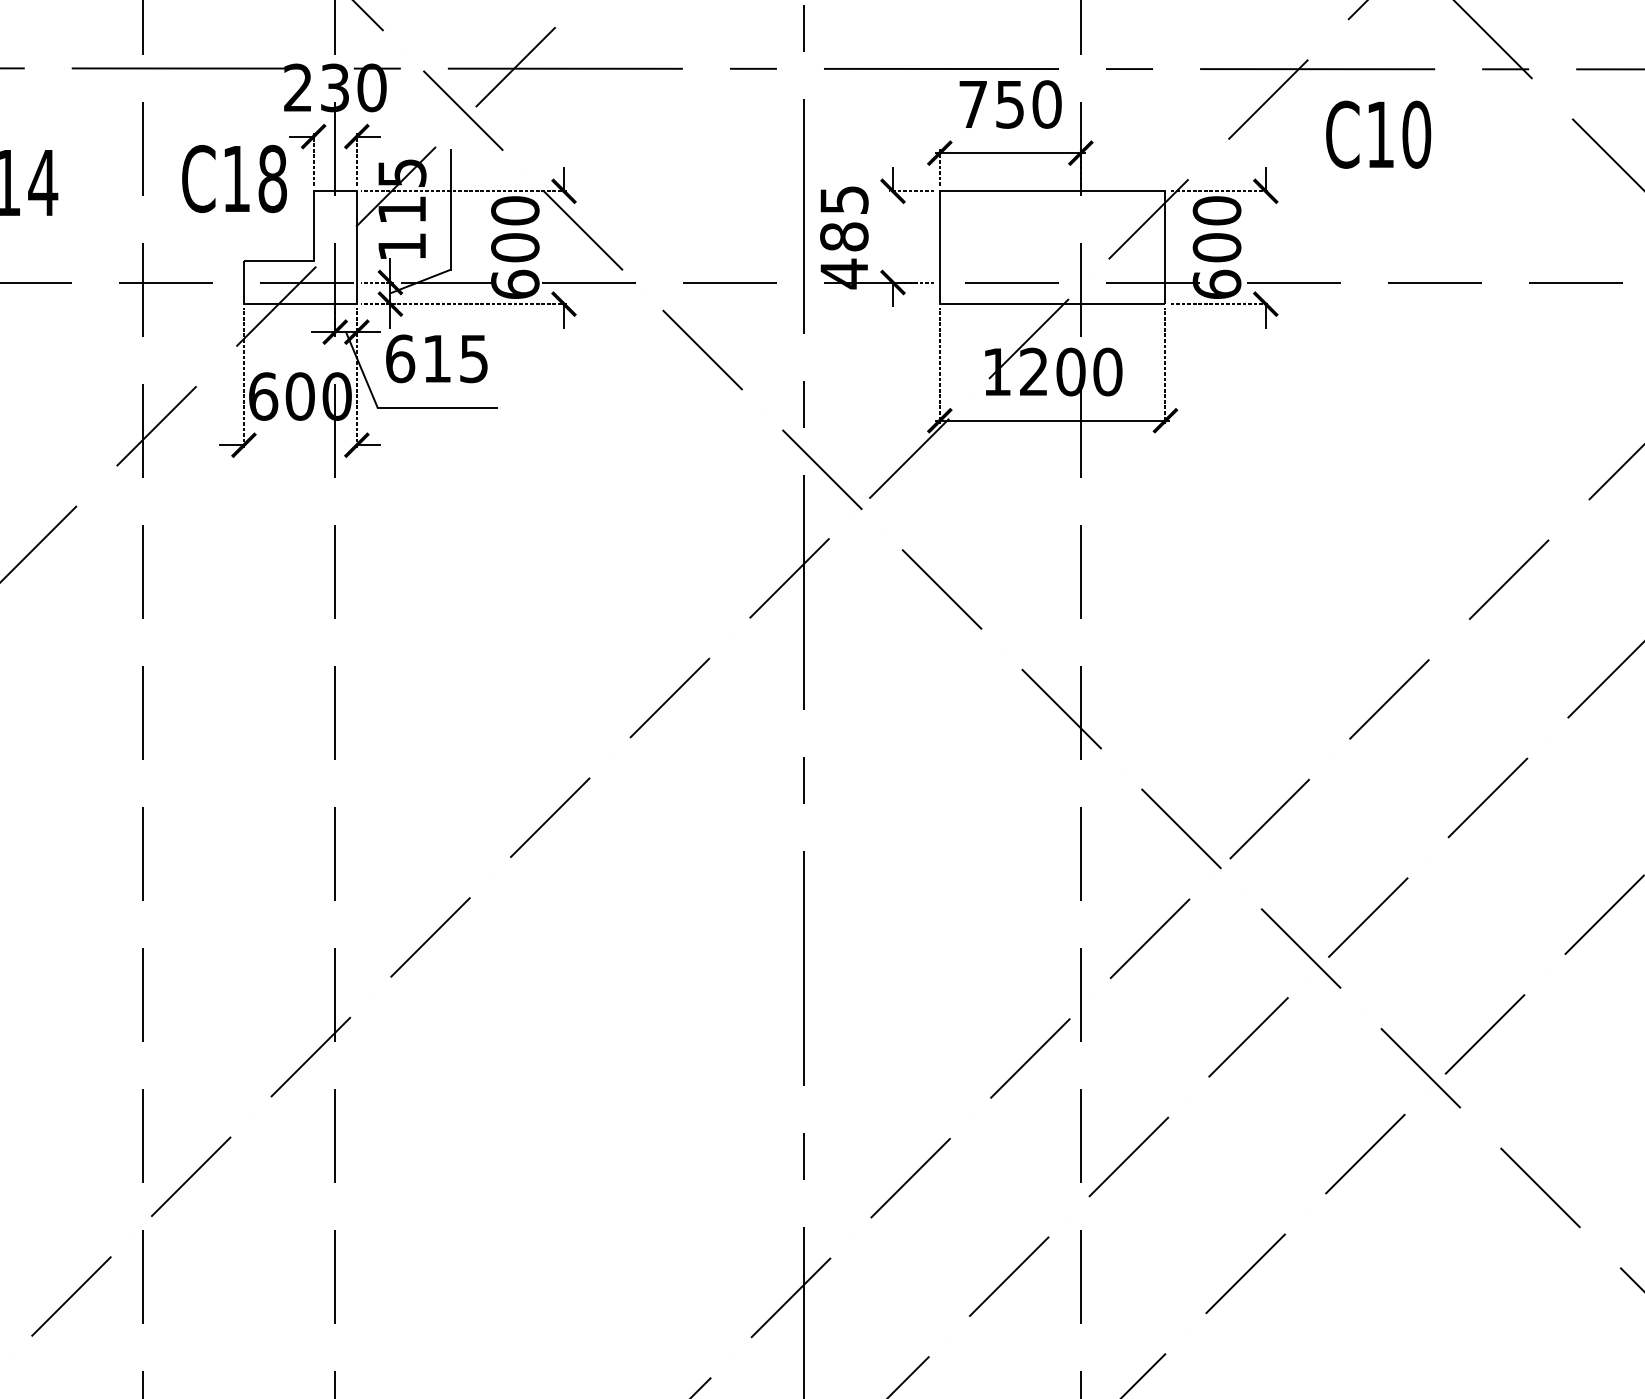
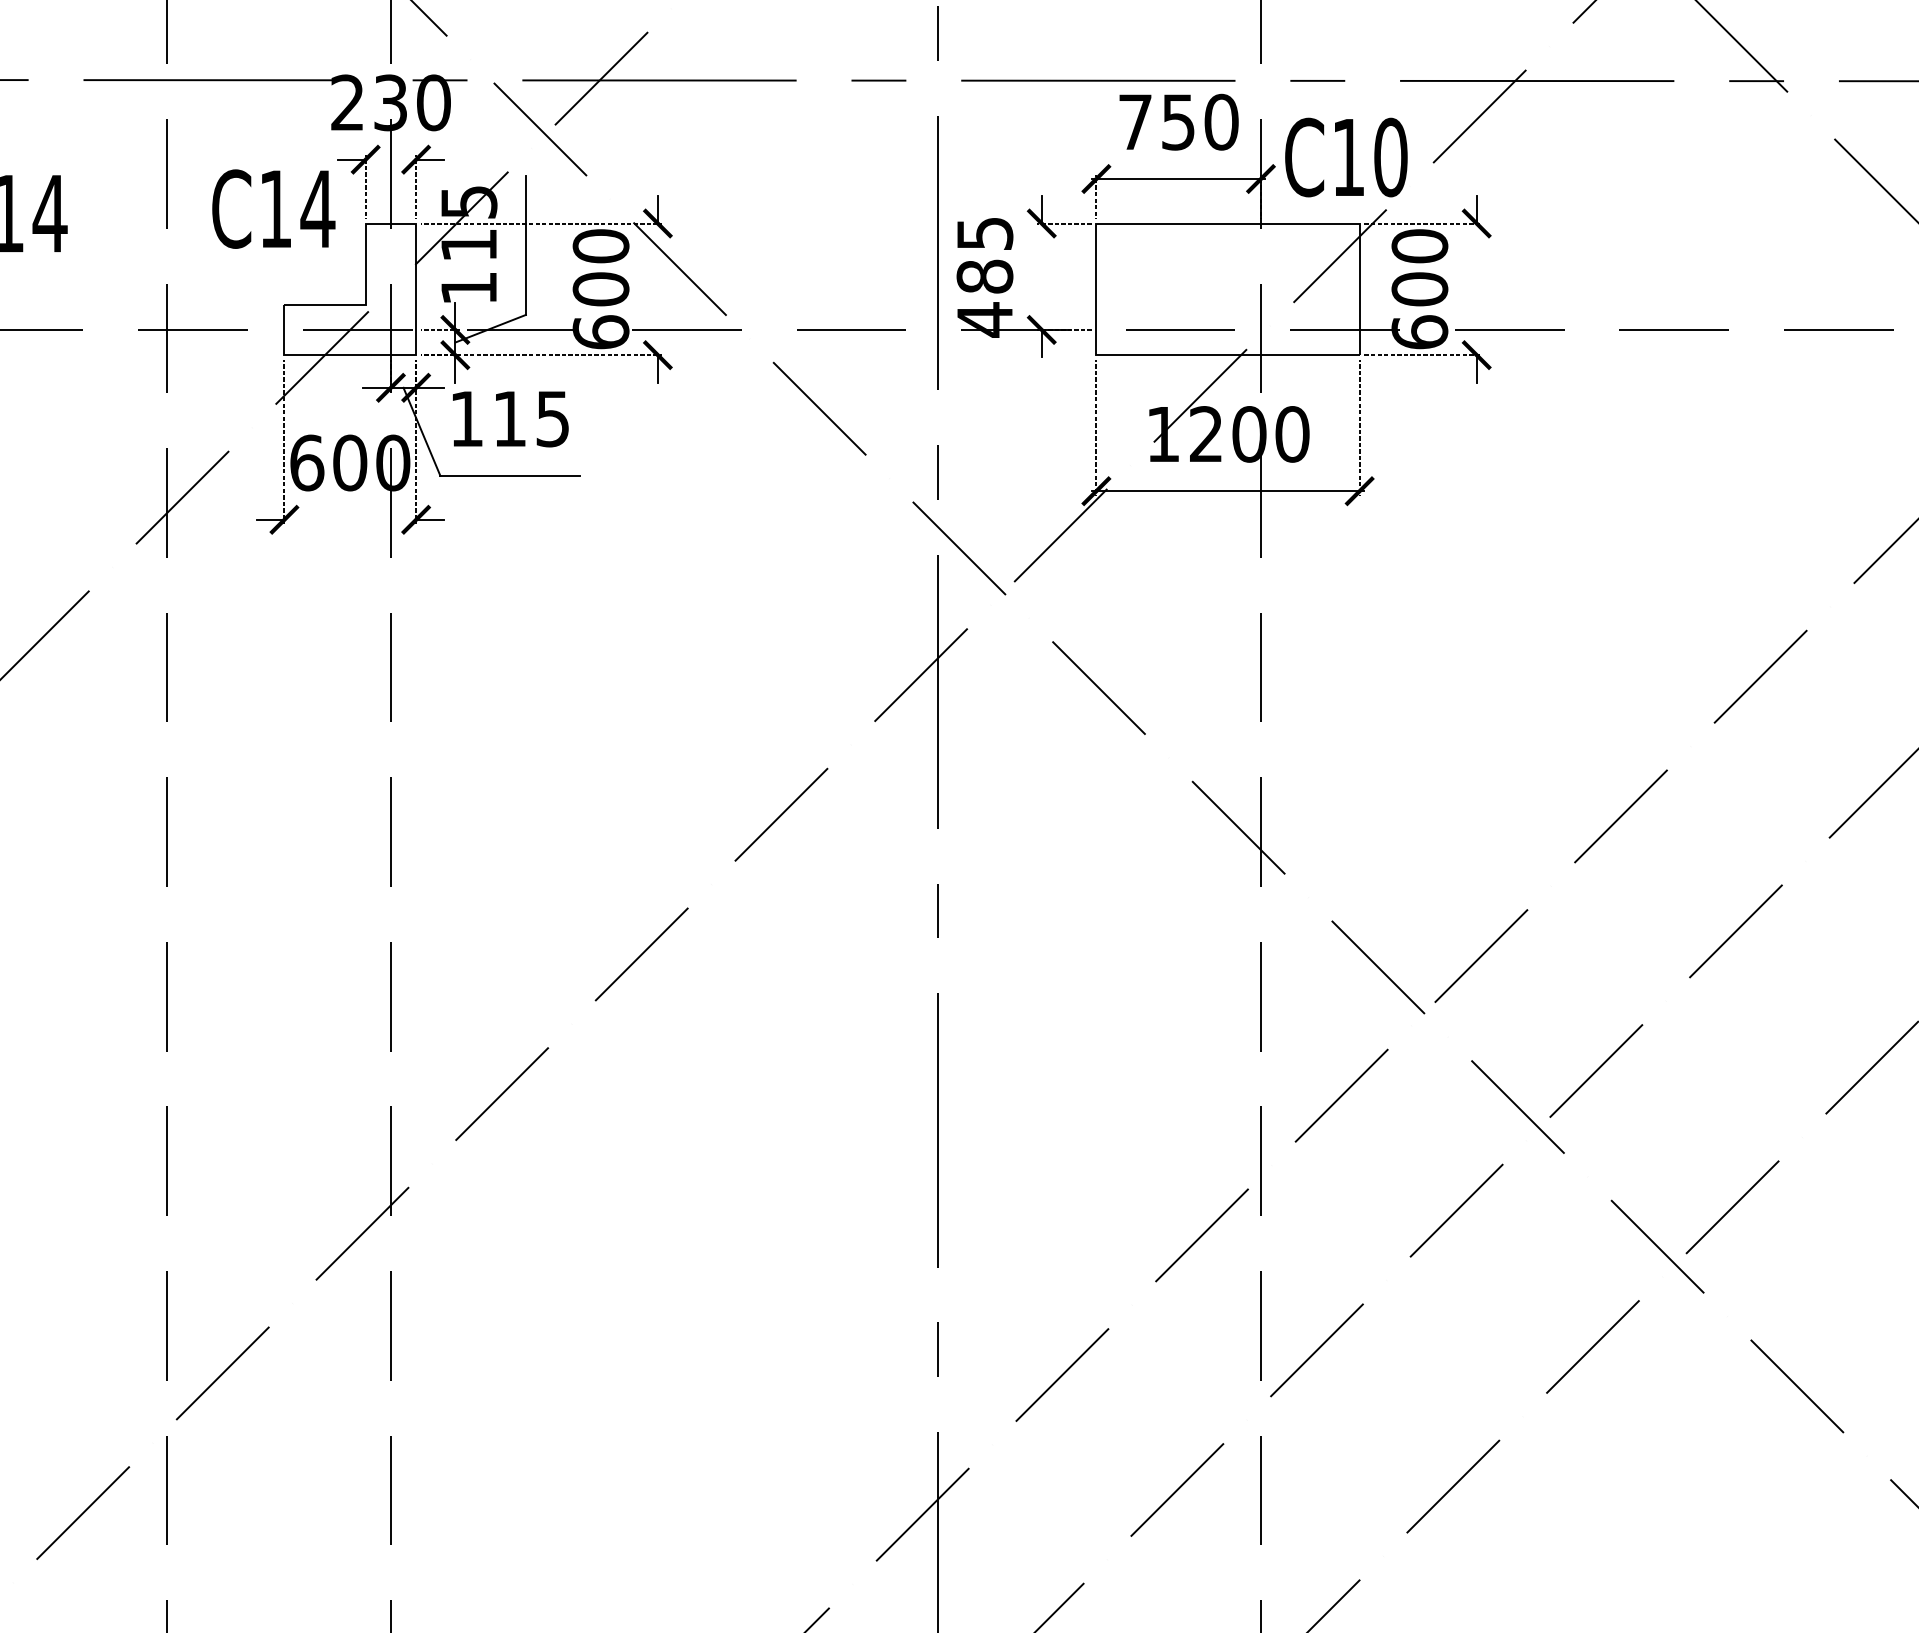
text: (1378, 134) -> (1346, 157), moved
text: (272, 178) -> (317, 208), C18 -> C14
text: (400, 358) -> (467, 418), 615 -> 115

